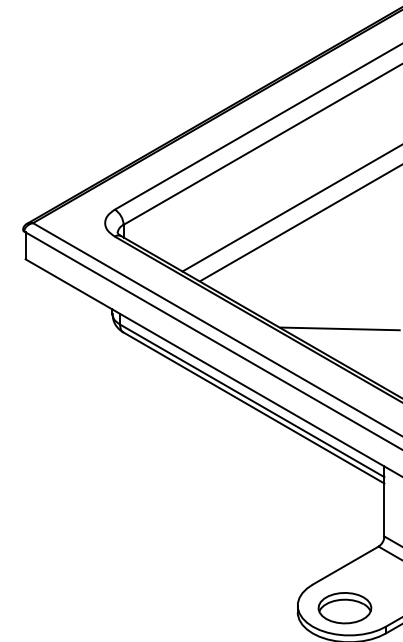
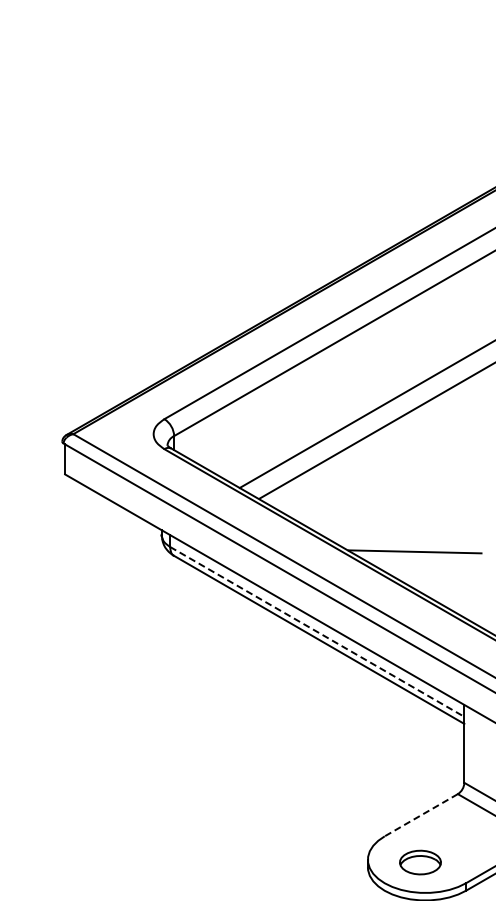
line: (252, 400) -> (317, 631), solid -> dashed
line: (344, 565) -> (420, 815), solid -> dashed
part: (344, 608) -> (420, 862), size x0.7

